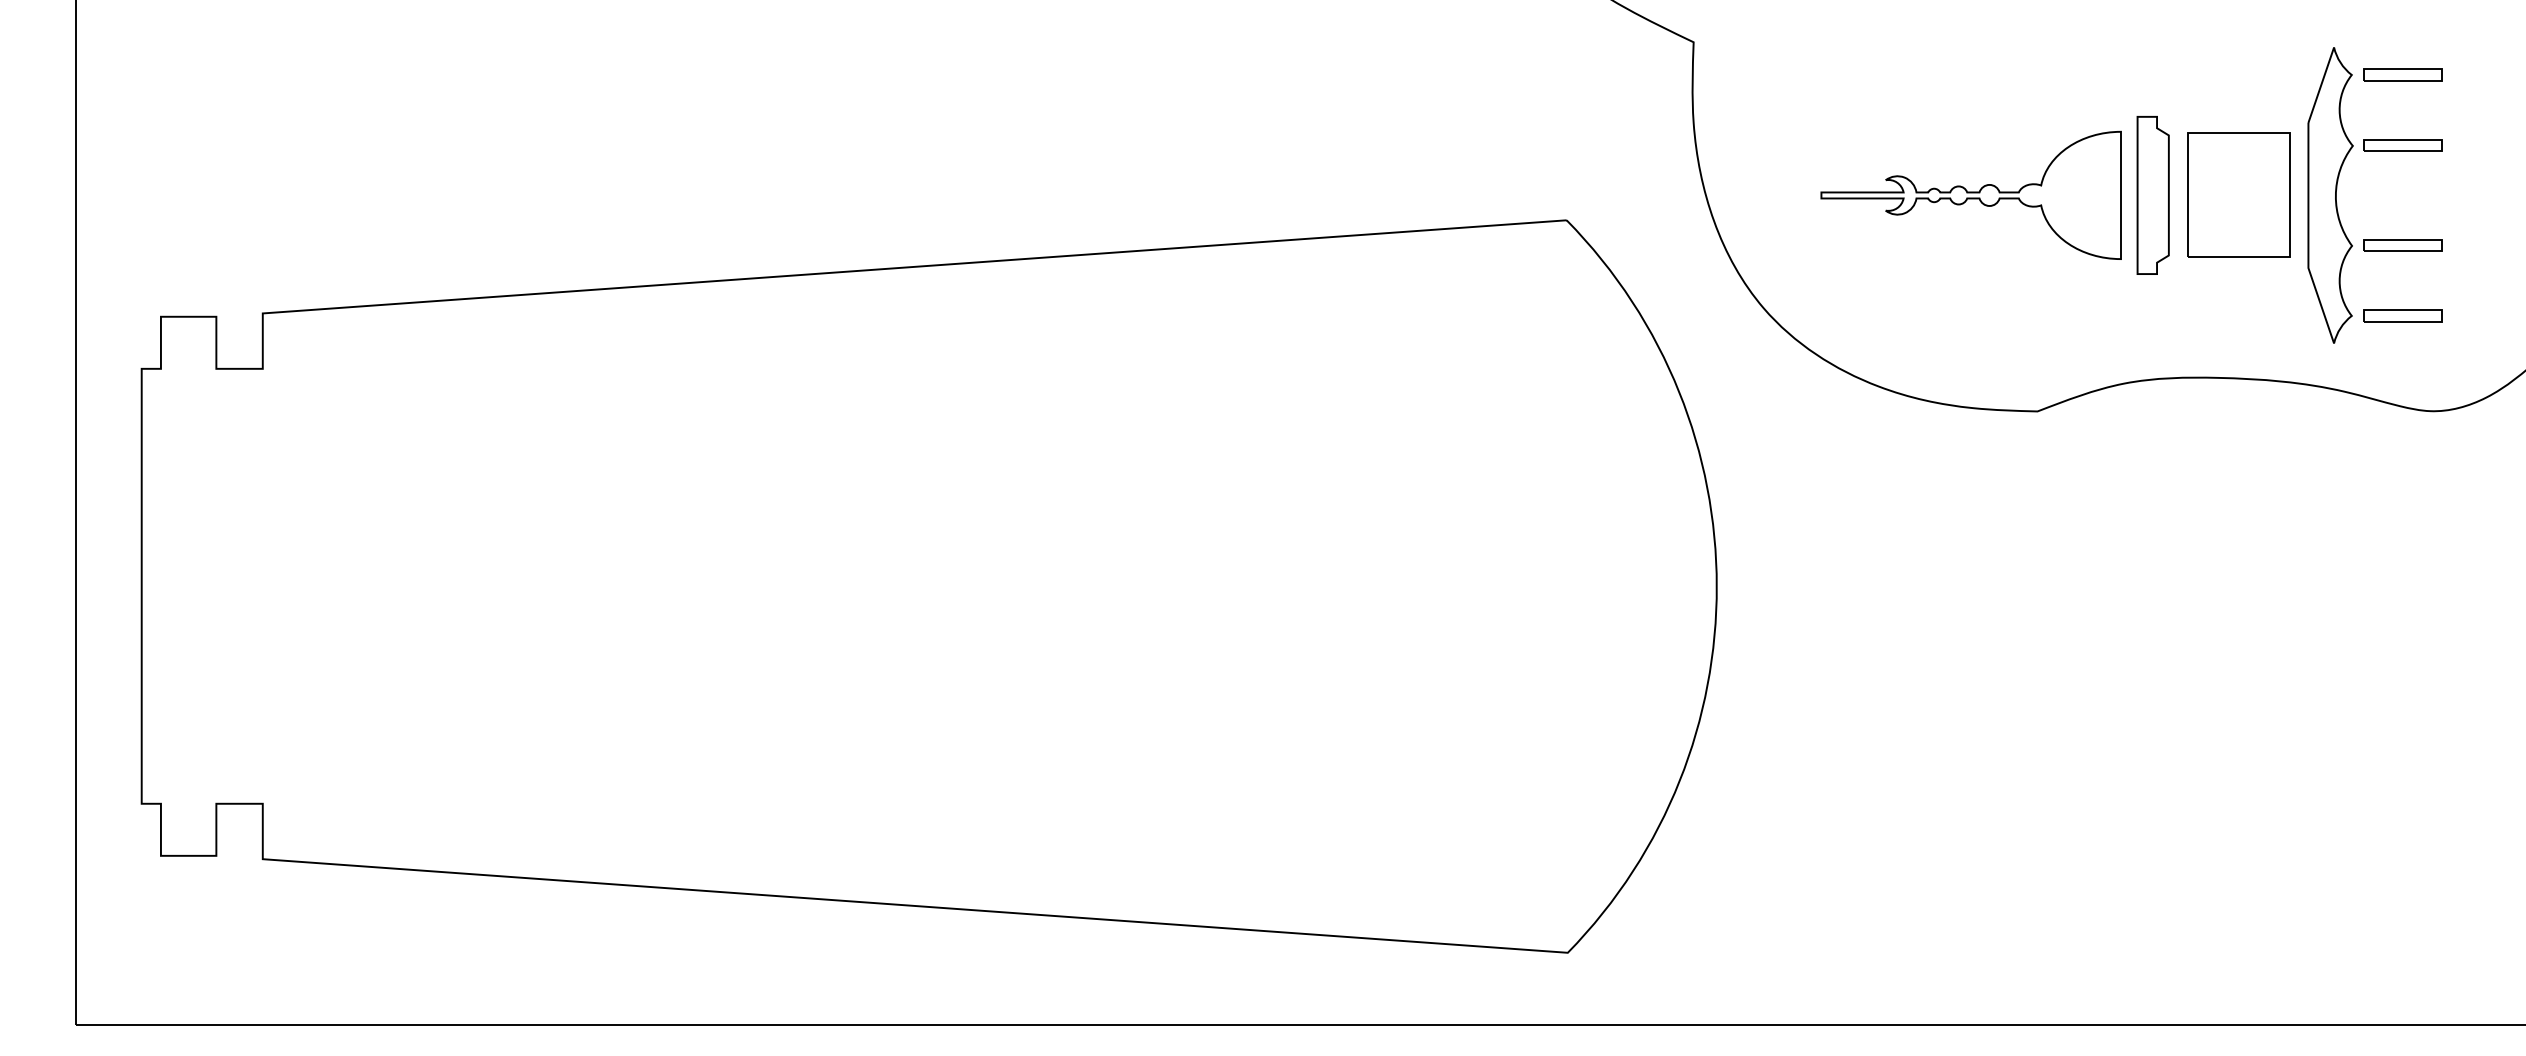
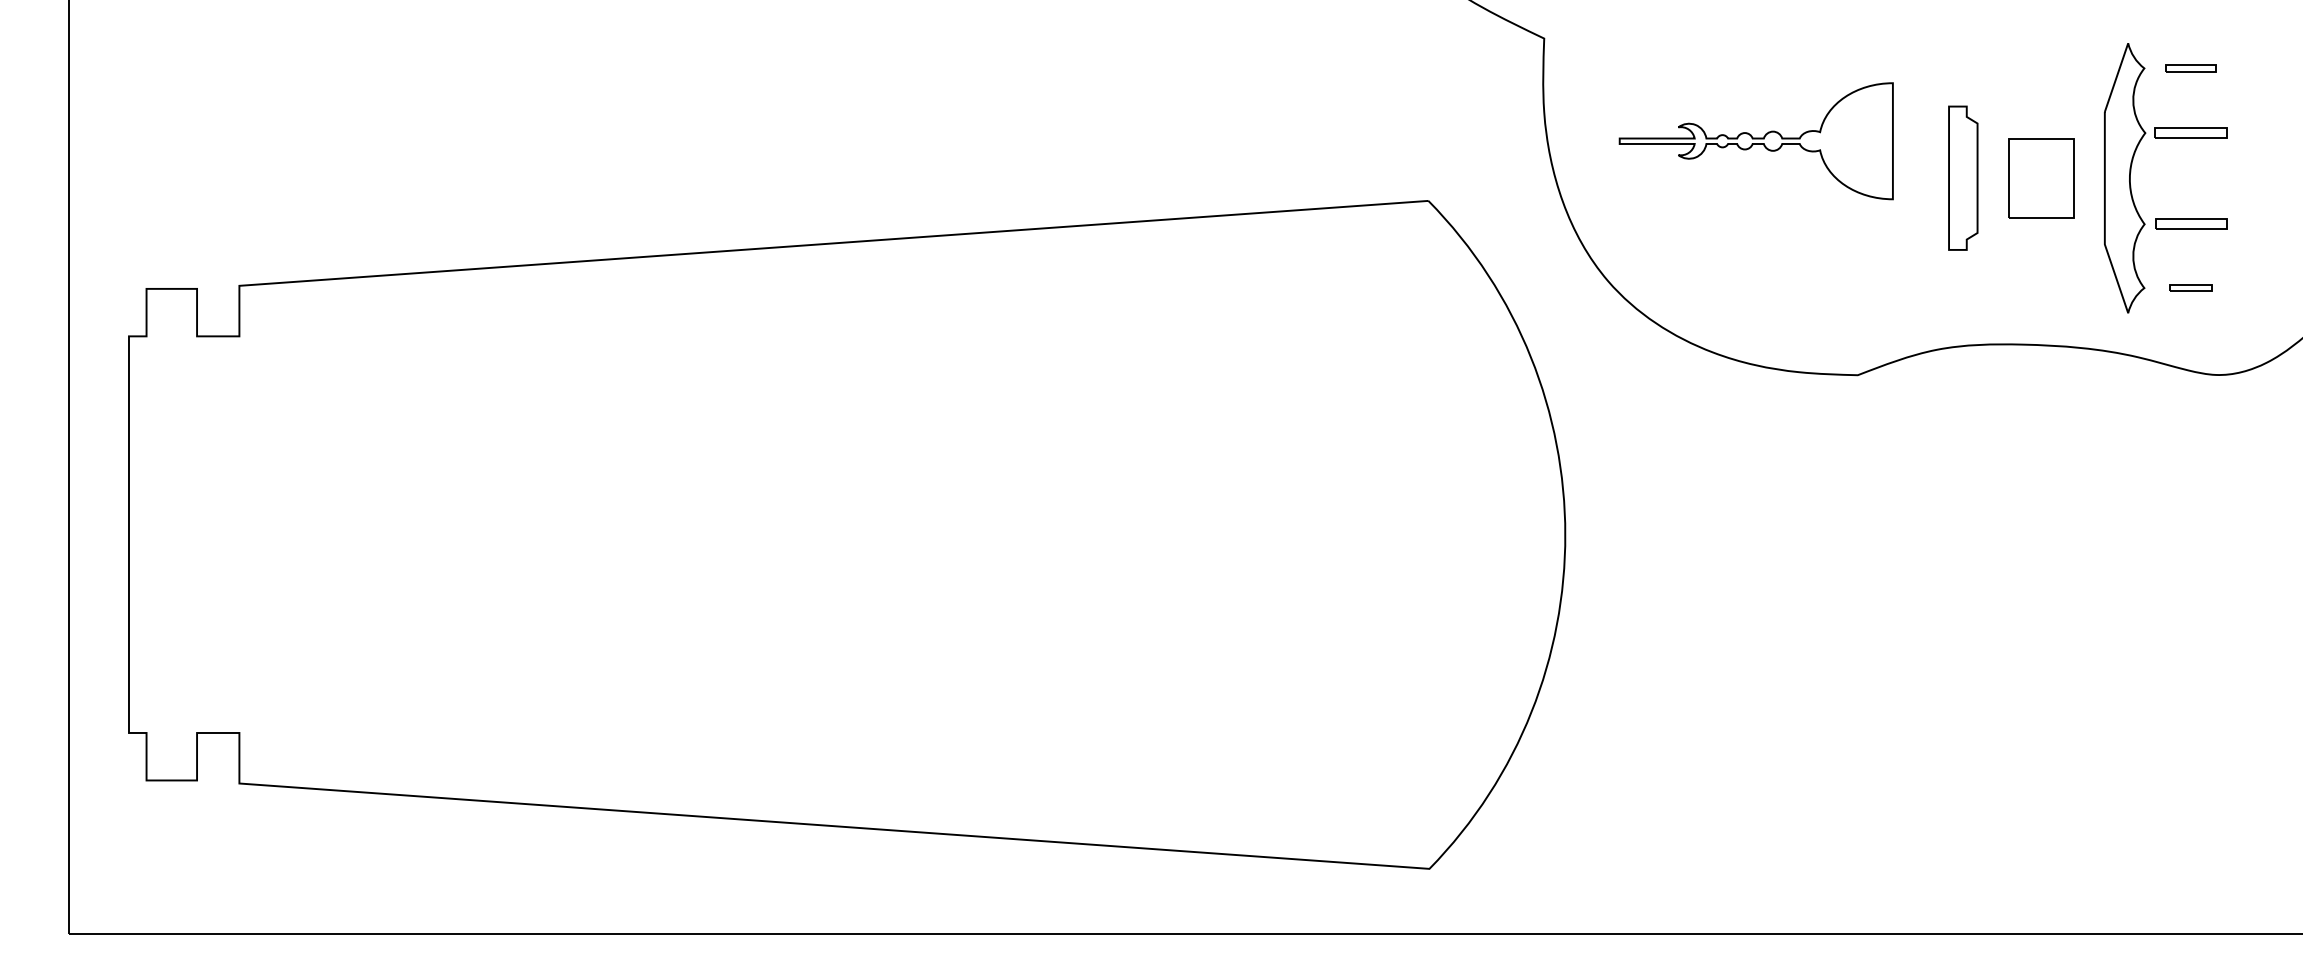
part: (2402, 74) -> (2190, 67), size x0.7
part: (1970, 195) -> (1755, 141), moved
part: (2238, 195) -> (2041, 178), size x0.7
part: (2402, 315) -> (2190, 287), size x0.6

